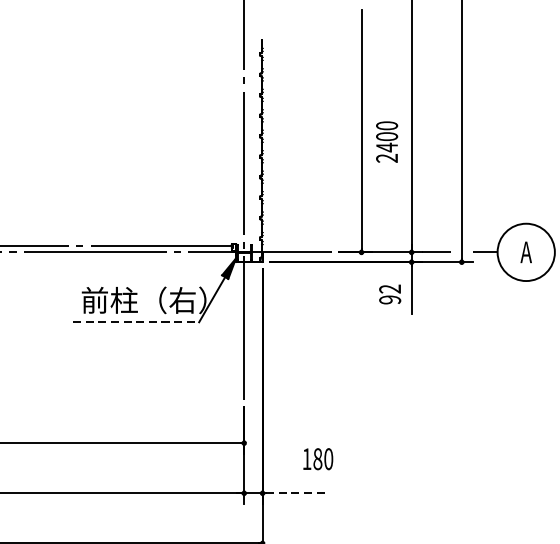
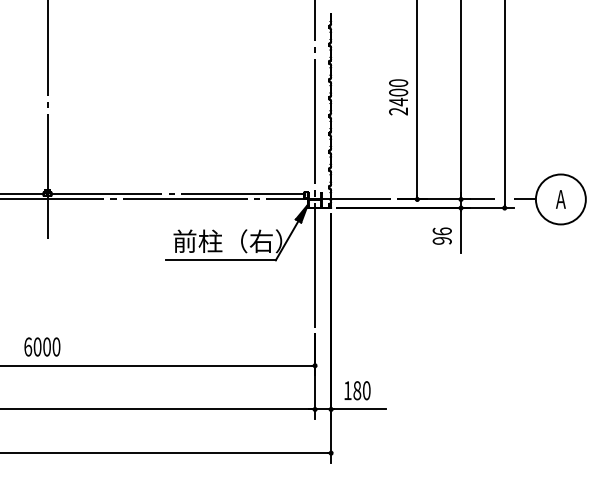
text: (386, 142) -> (398, 97), moved
text: (389, 289) -> (441, 231), 92 -> 96
line: (135, 322) -> (220, 260), dashed -> solid
text: (318, 458) -> (357, 390), moved
line: (296, 493) -> (360, 409), dashed -> solid

